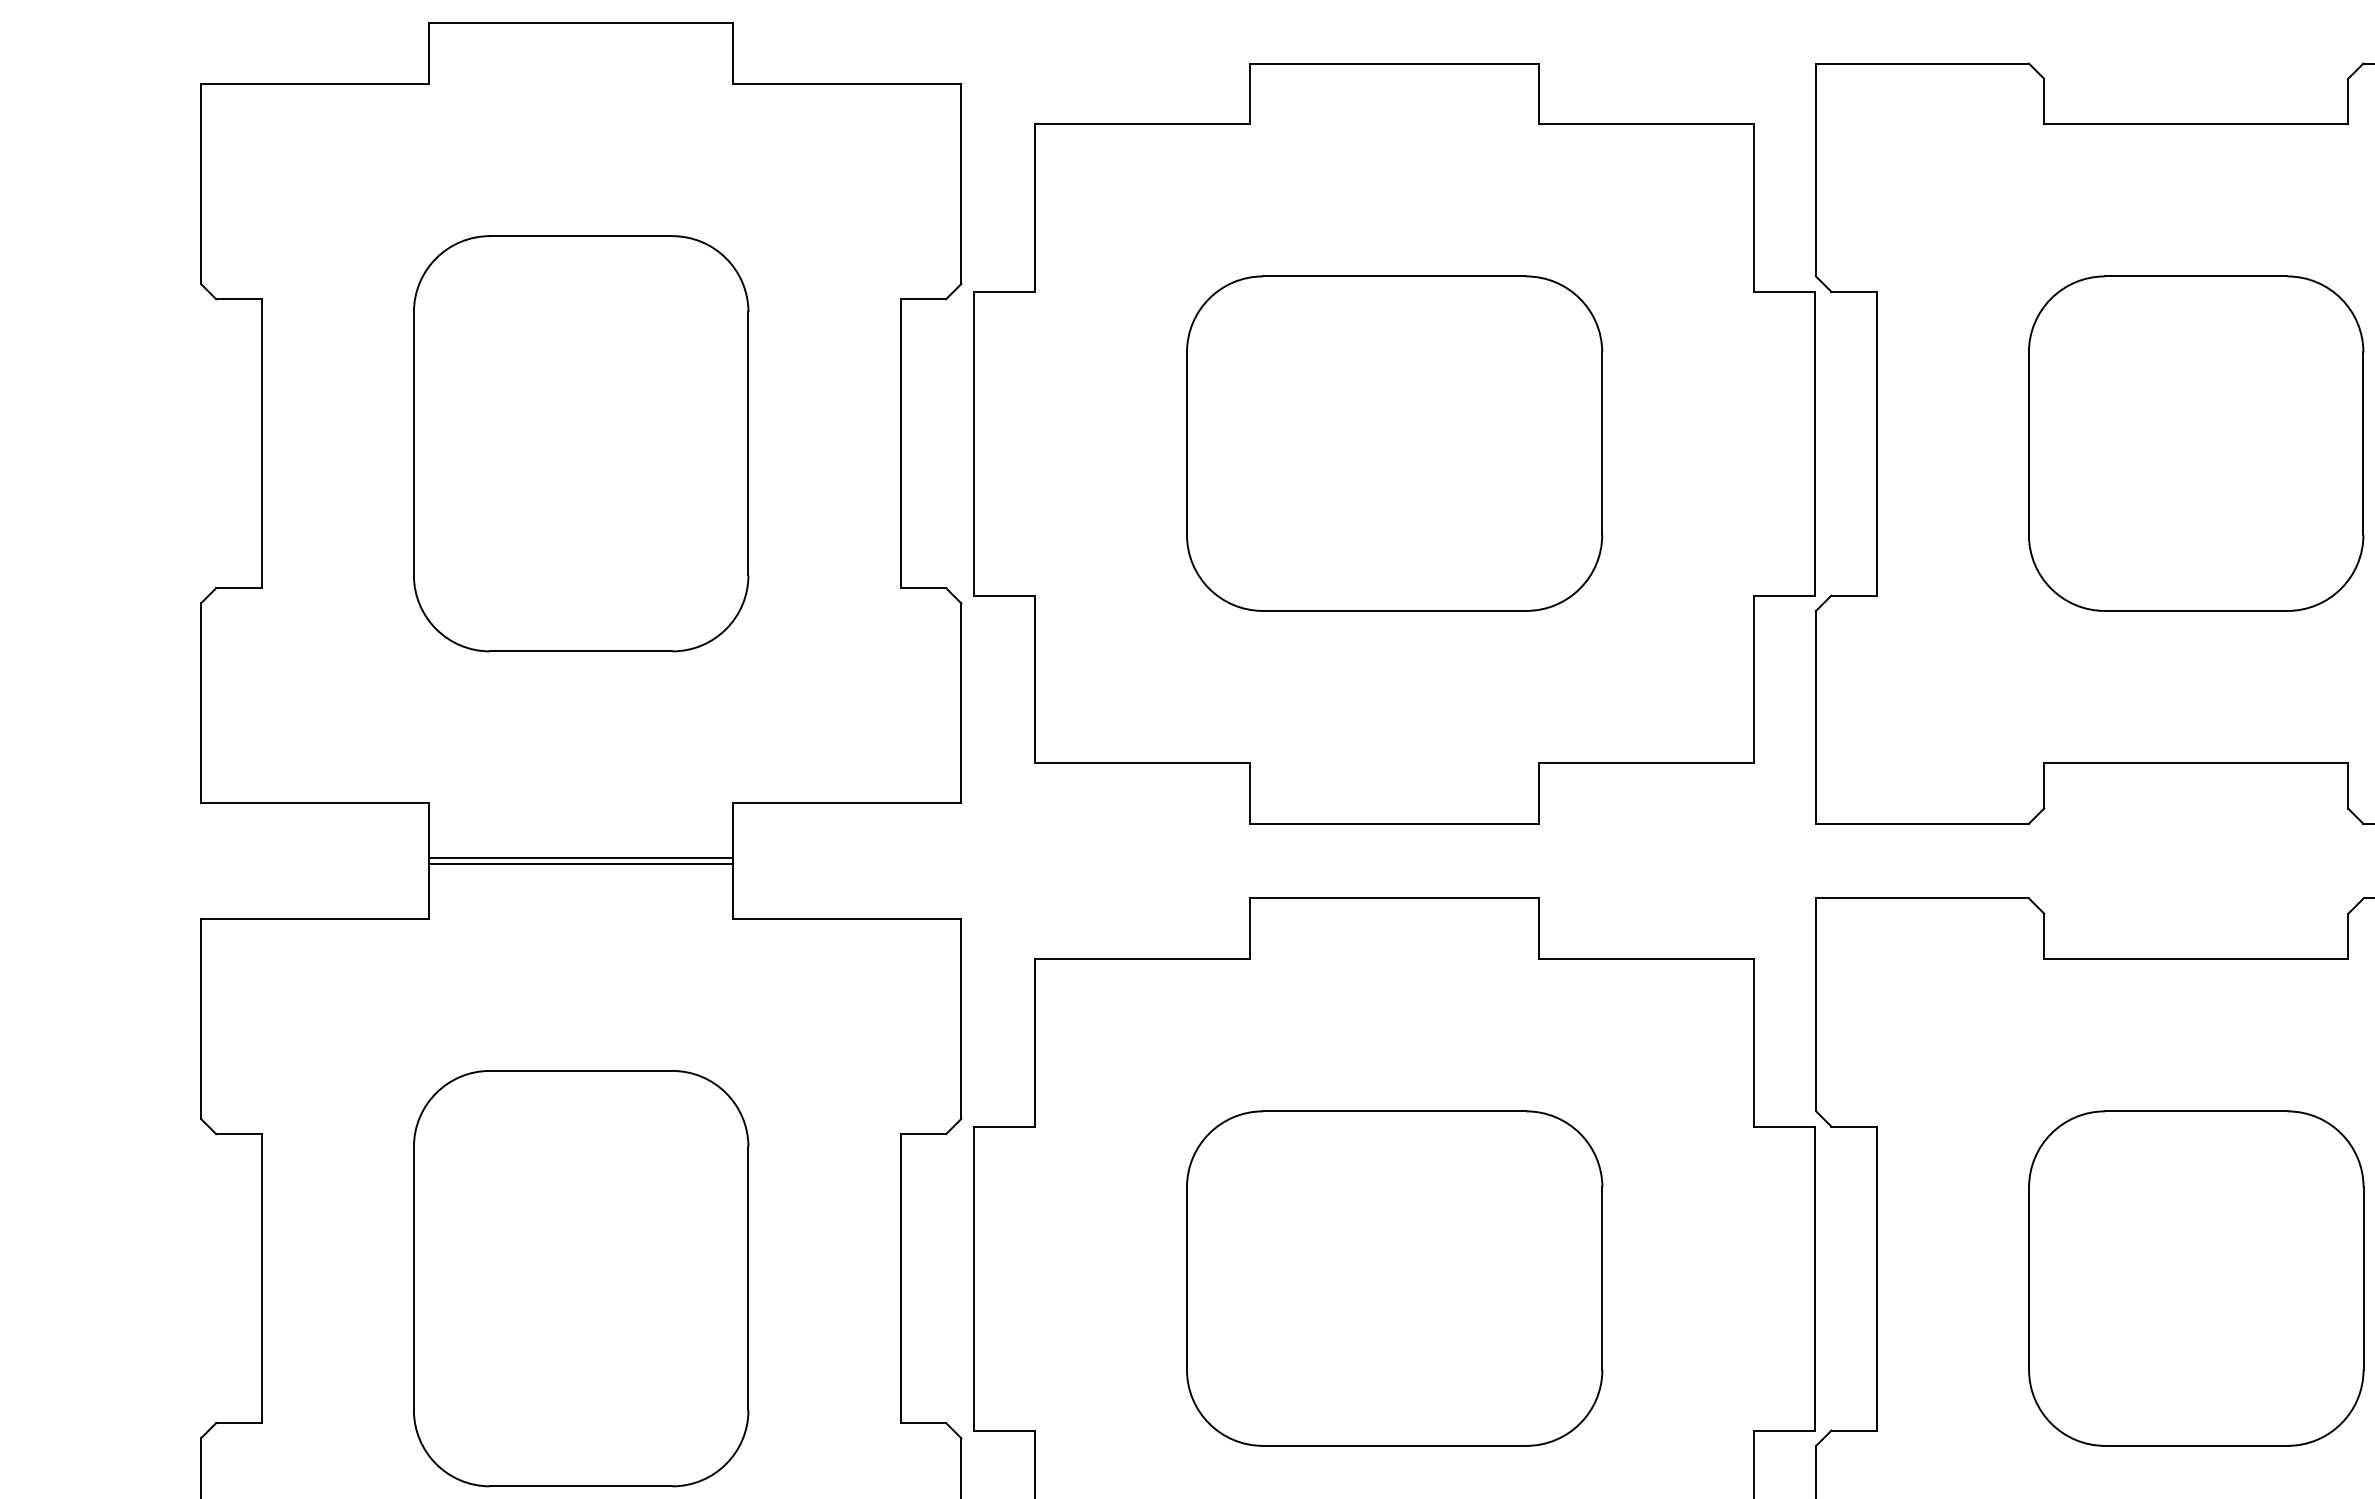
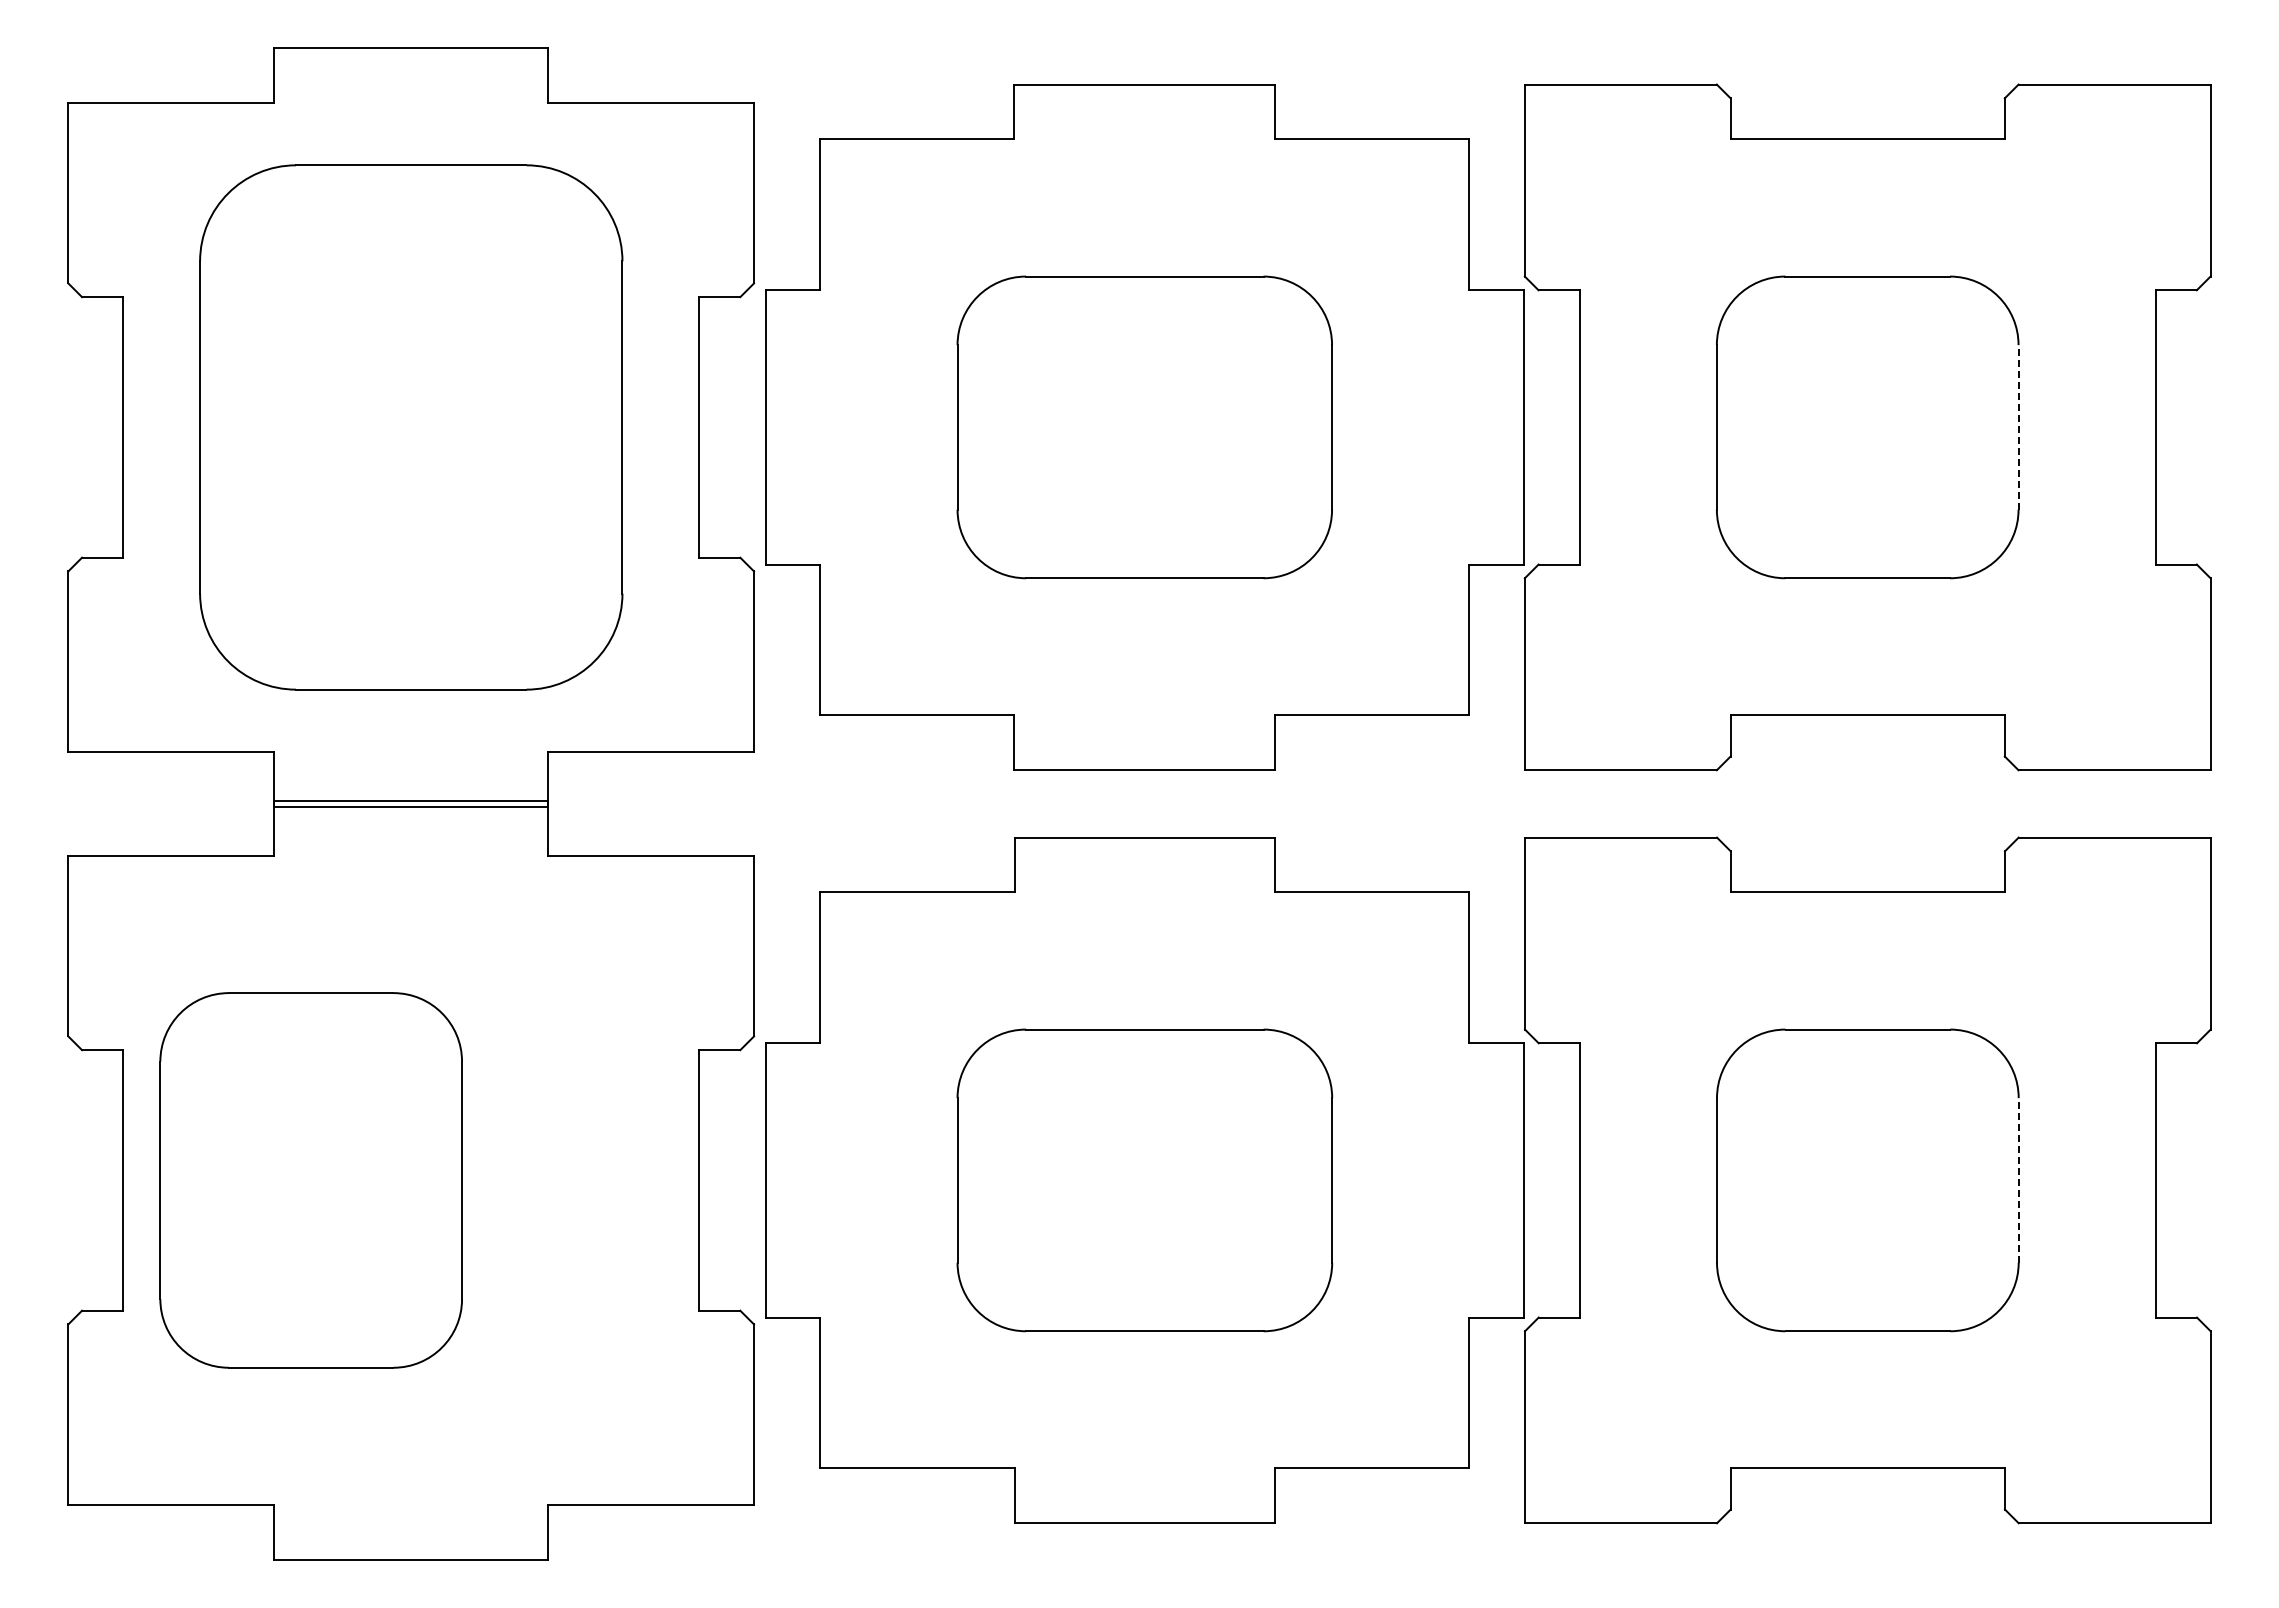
line: (2363, 442) -> (2018, 426), solid -> dashed
part: (580, 443) -> (410, 427), size x1.4
line: (2363, 1277) -> (2018, 1179), solid -> dashed
part: (580, 1278) -> (310, 1180), moved

